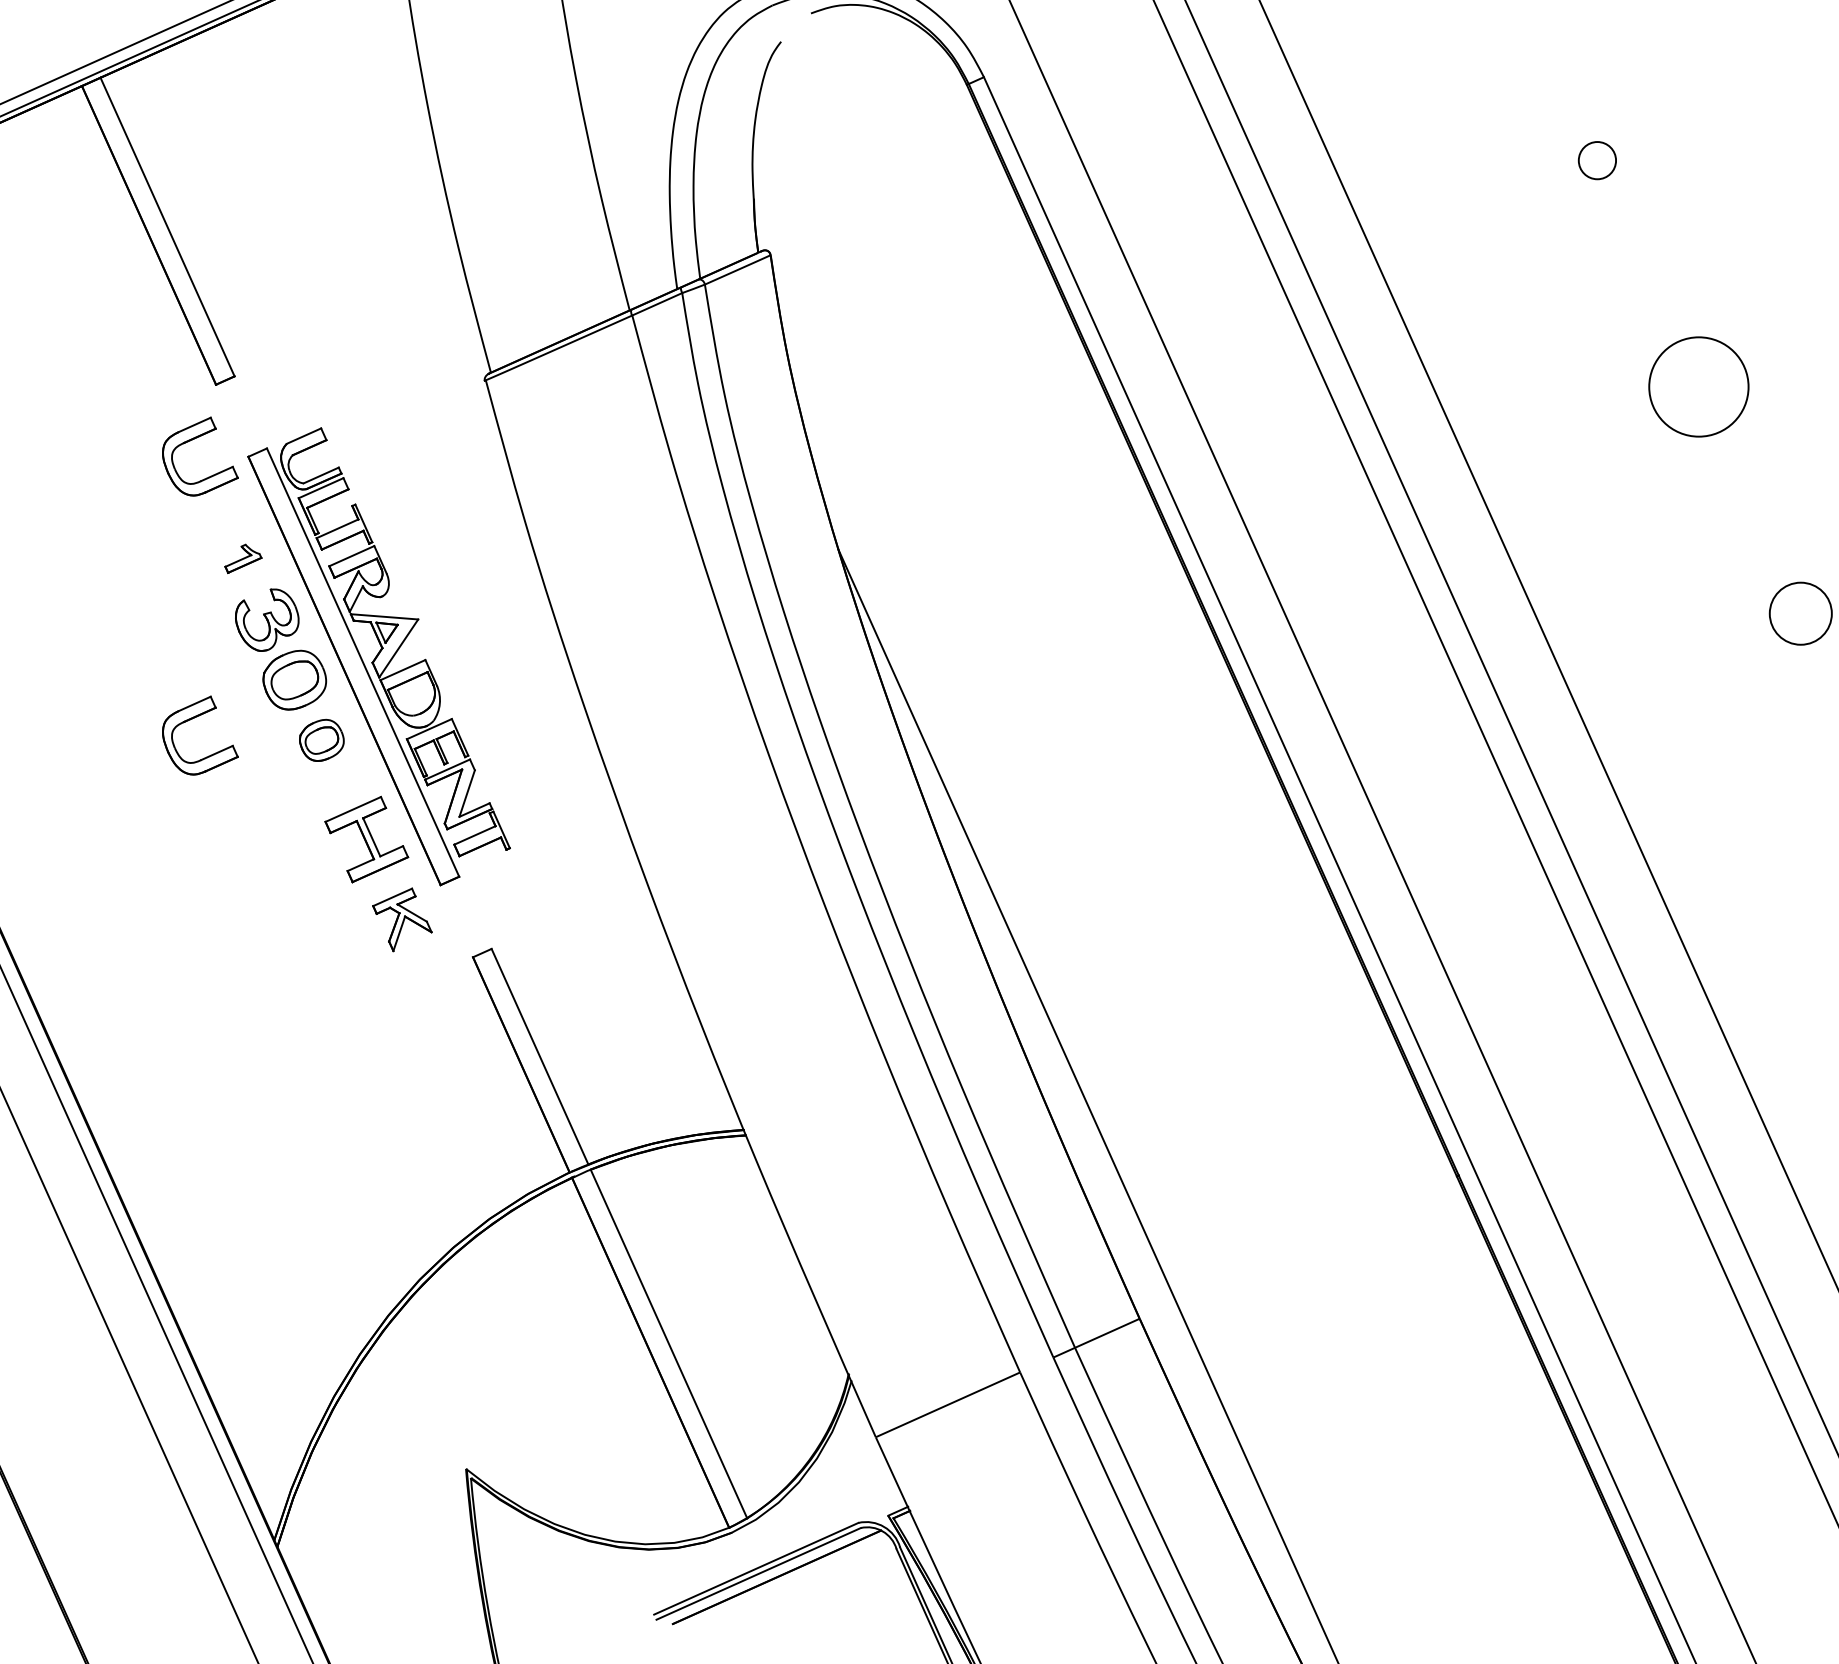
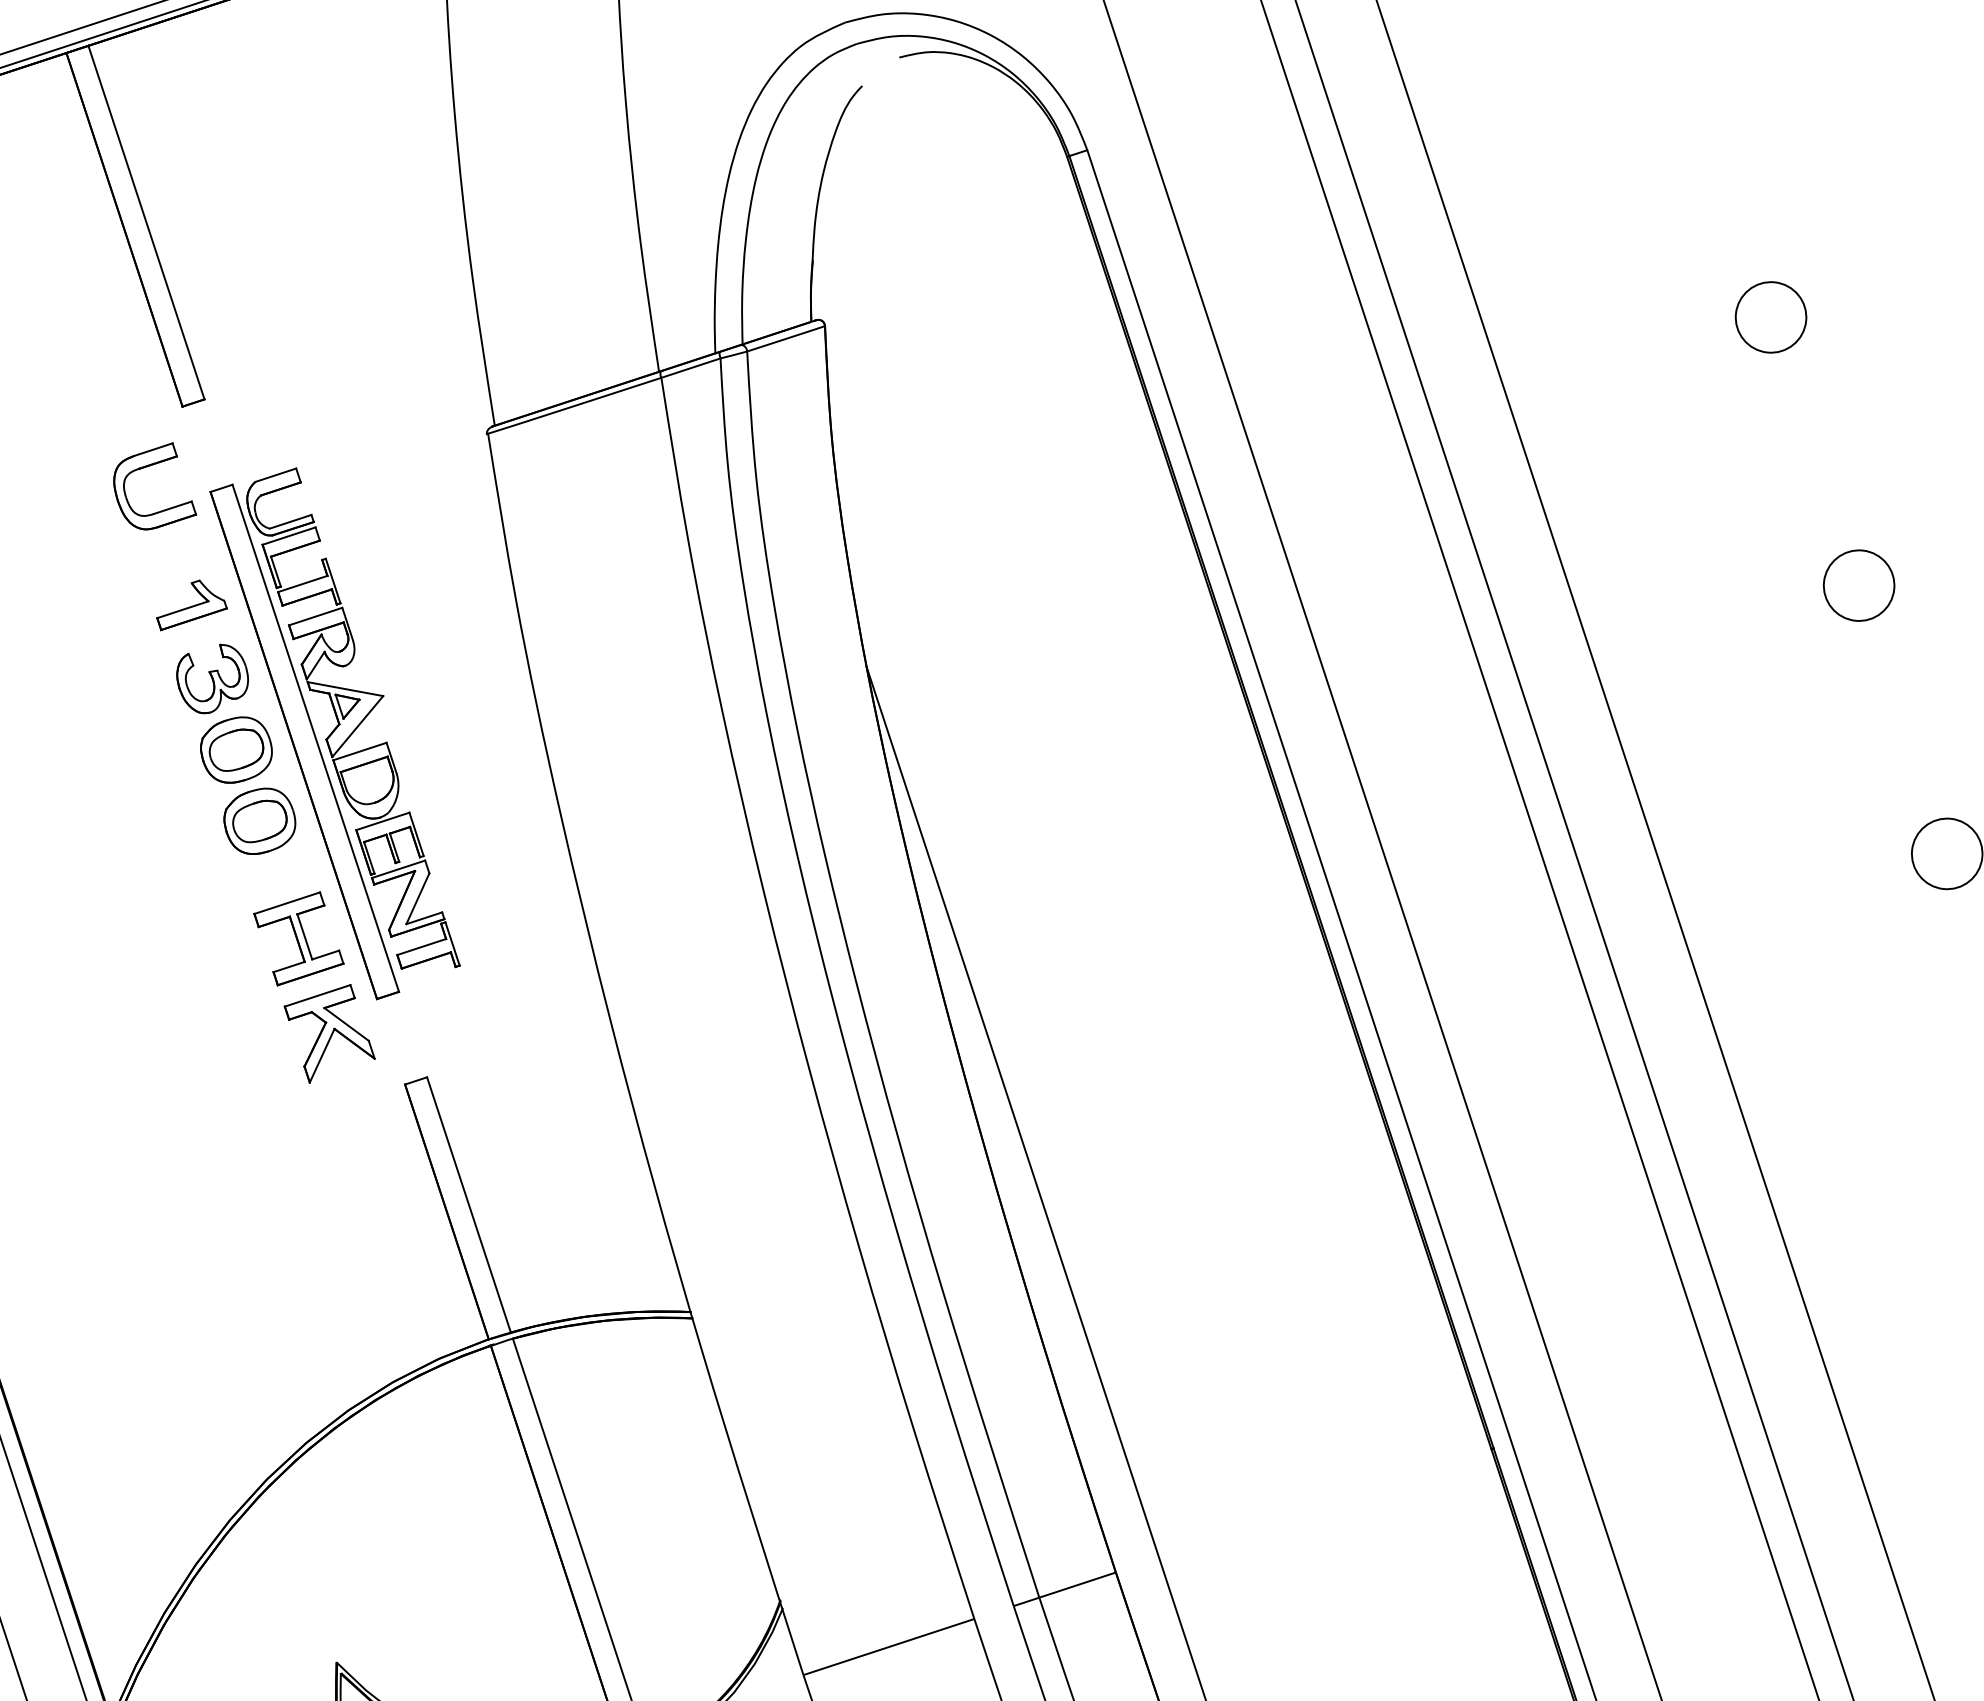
circle: (1597, 160) -> (1771, 317), size x1.67
circle: (1699, 387) -> (1859, 586), size x0.62
part: (243, 558) -> (192, 606), size x1.67
part: (192, 719) -> (116, 782), removed
part: (321, 740) -> (259, 821), size x1.43
part: (402, 919) -> (329, 1033), size x1.43

